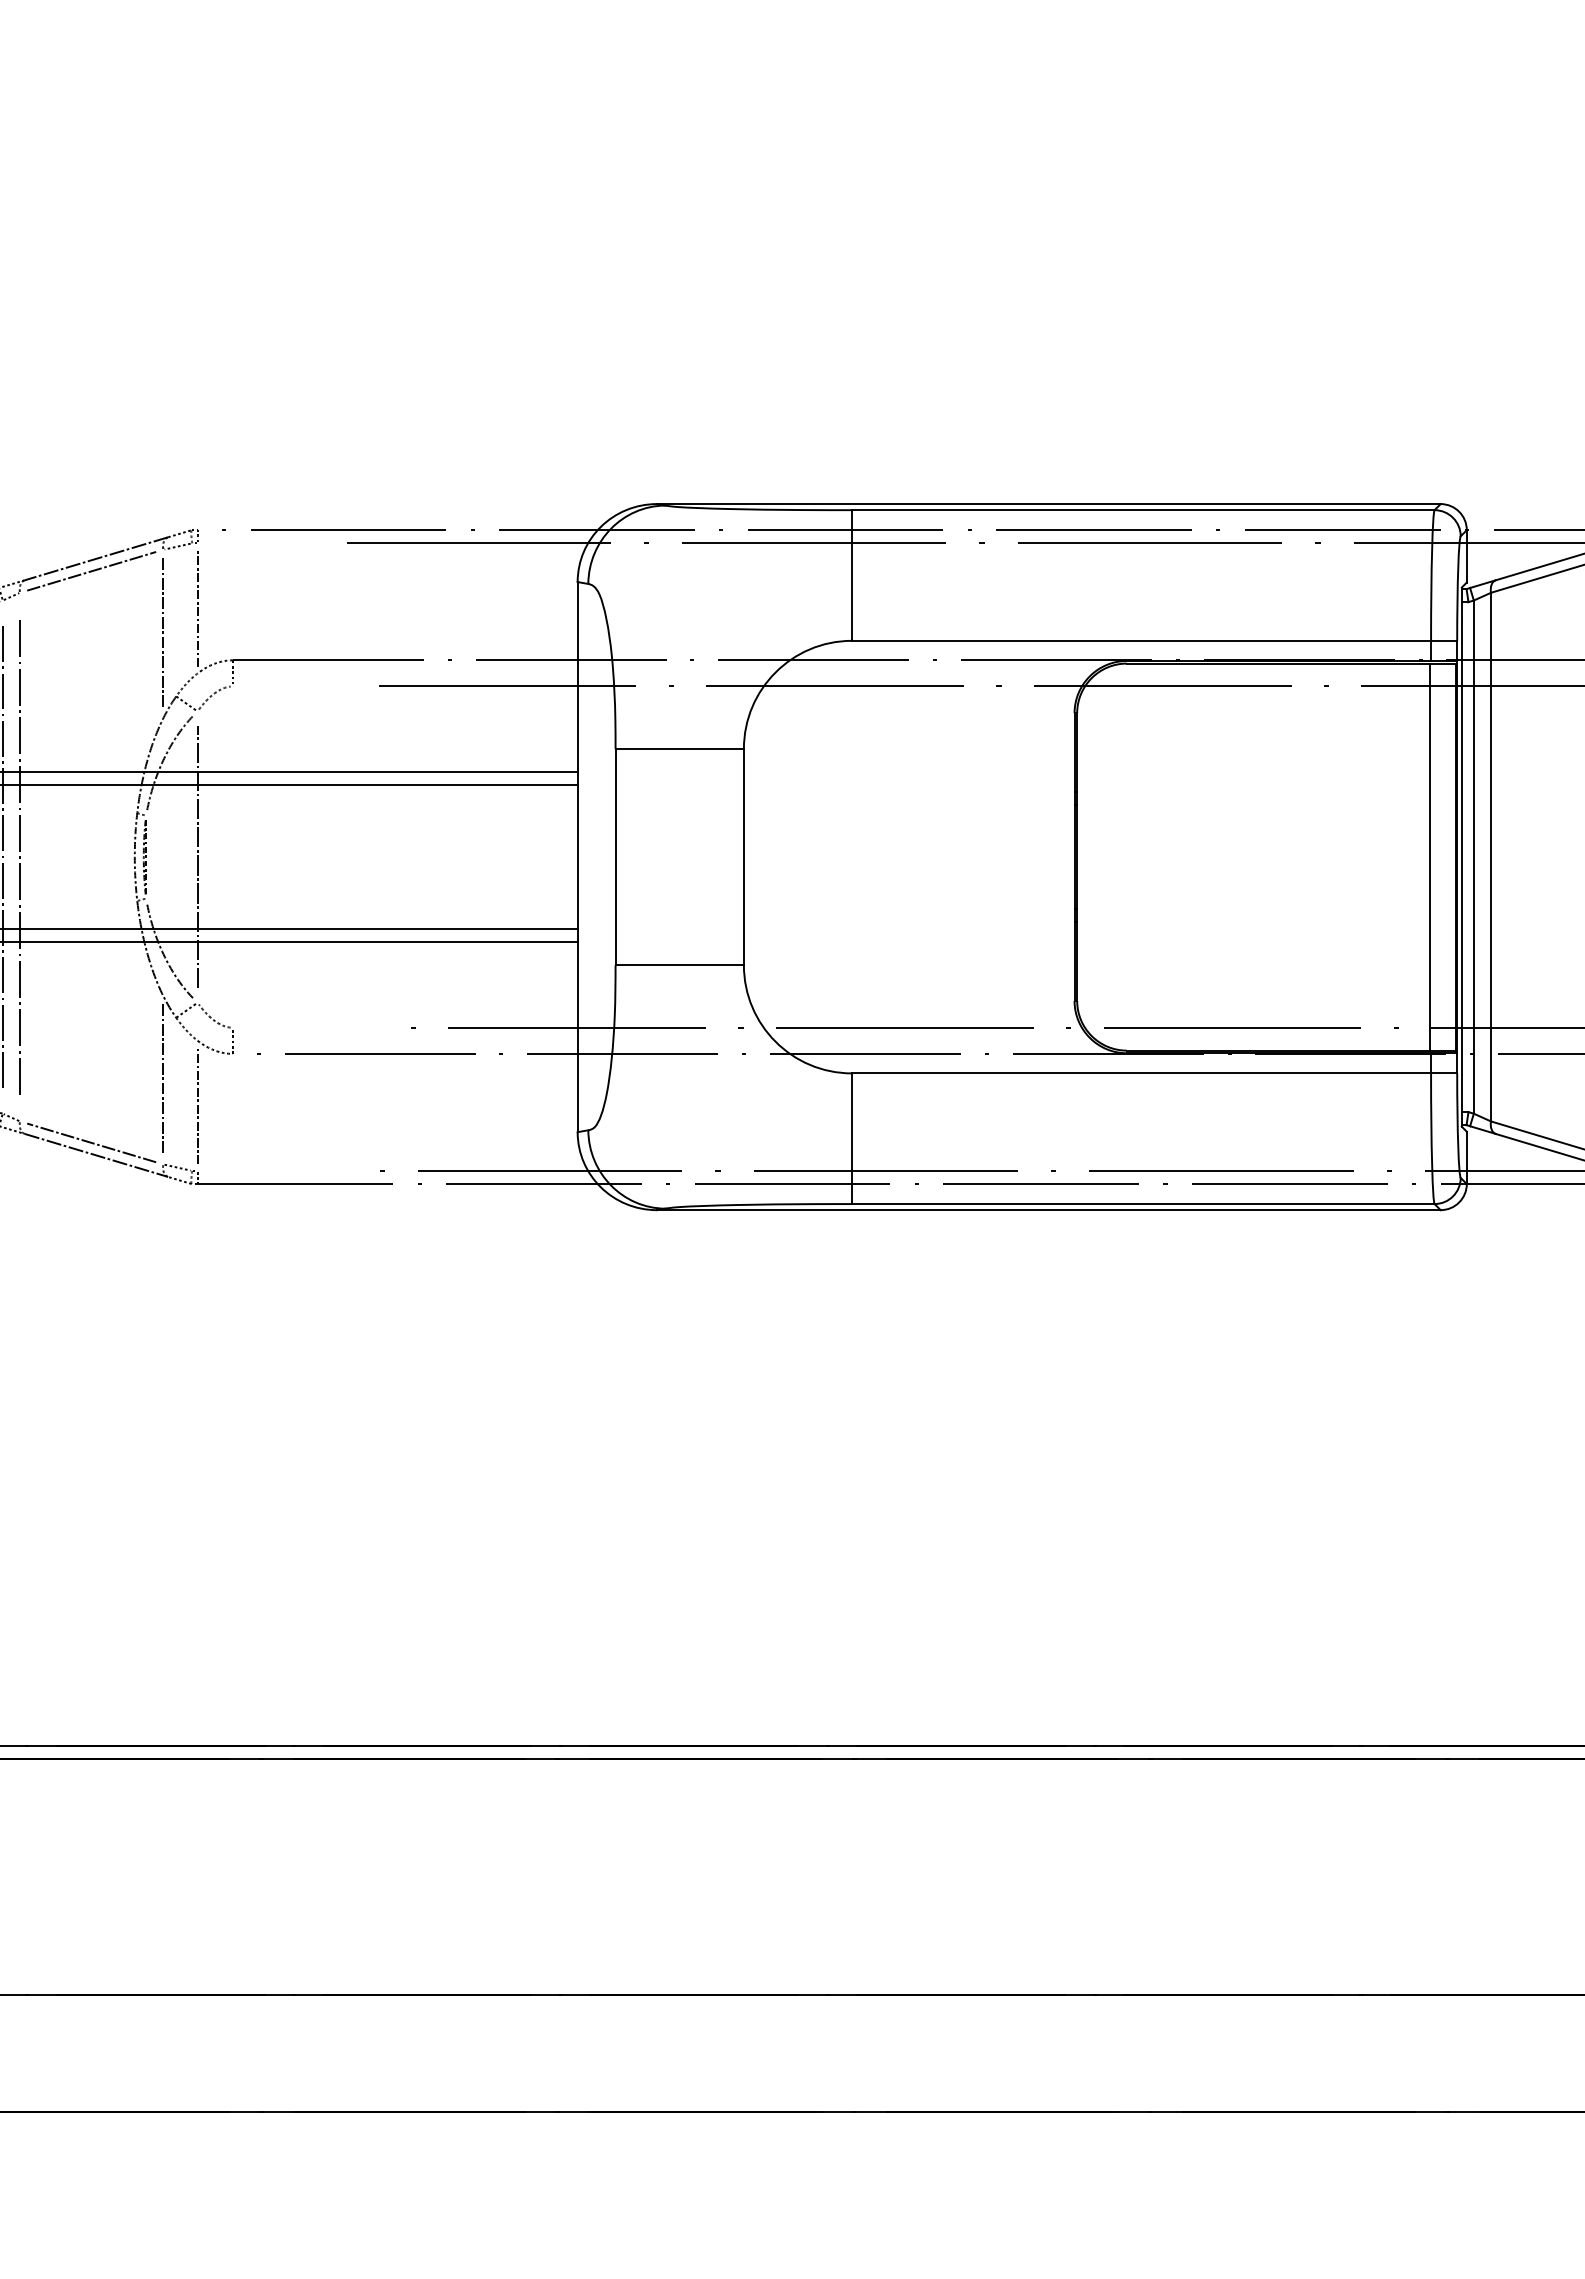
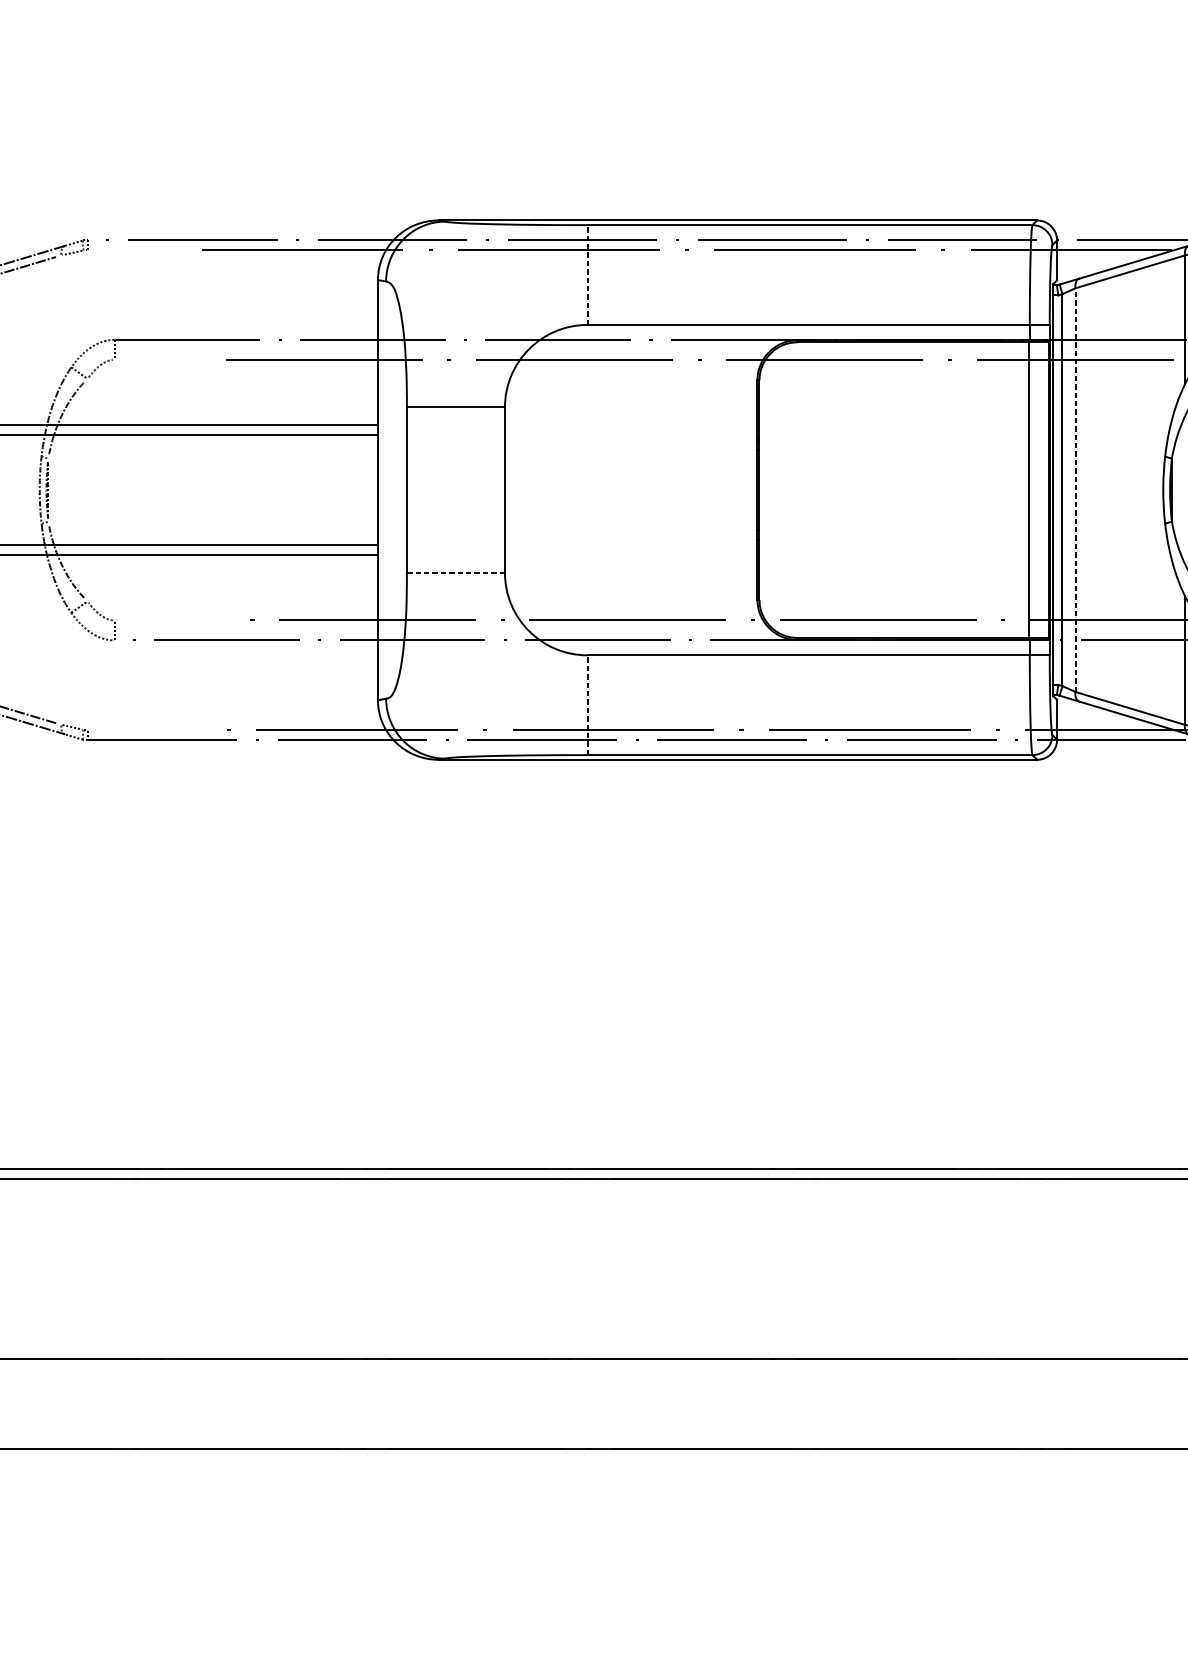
line: (851, 575) -> (587, 275), solid -> dashed
line: (197, 607) -> (87, 299), removed
line: (163, 633) -> (61, 319), removed
line: (1491, 856) -> (1075, 489), solid -> dashed
line: (197, 857) -> (87, 490), removed
line: (679, 965) -> (455, 572), solid -> dashed
line: (163, 1080) -> (61, 660), removed
line: (197, 1105) -> (87, 679), removed
line: (851, 1138) -> (587, 705), solid -> dashed

